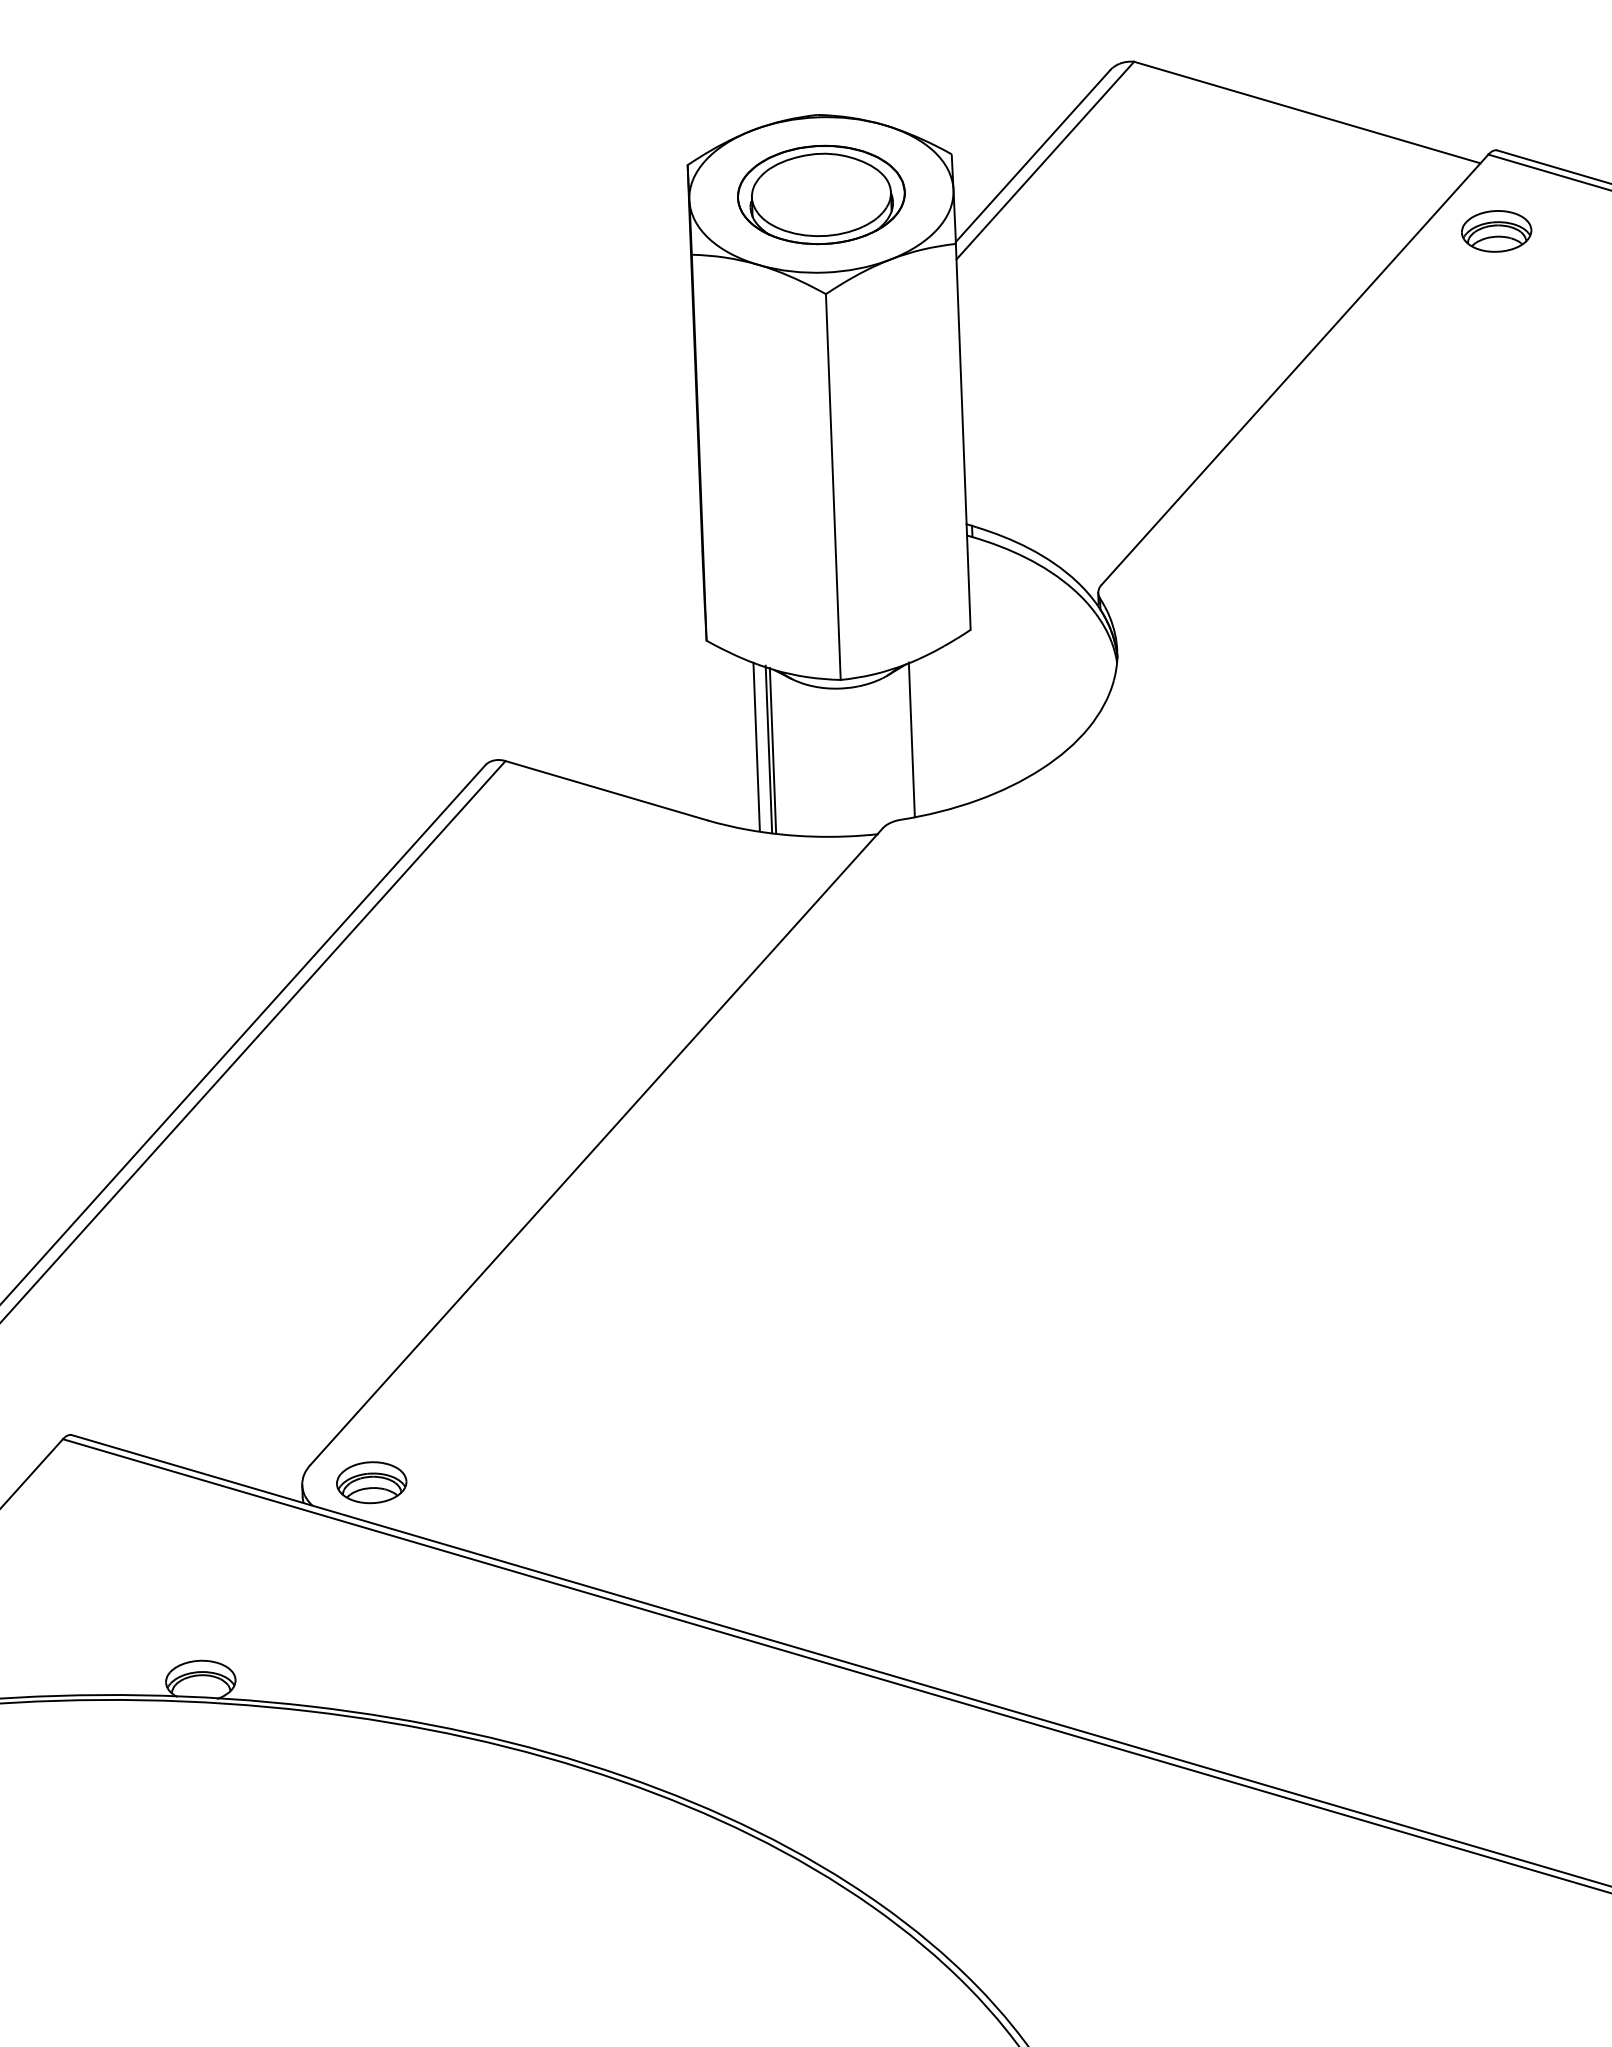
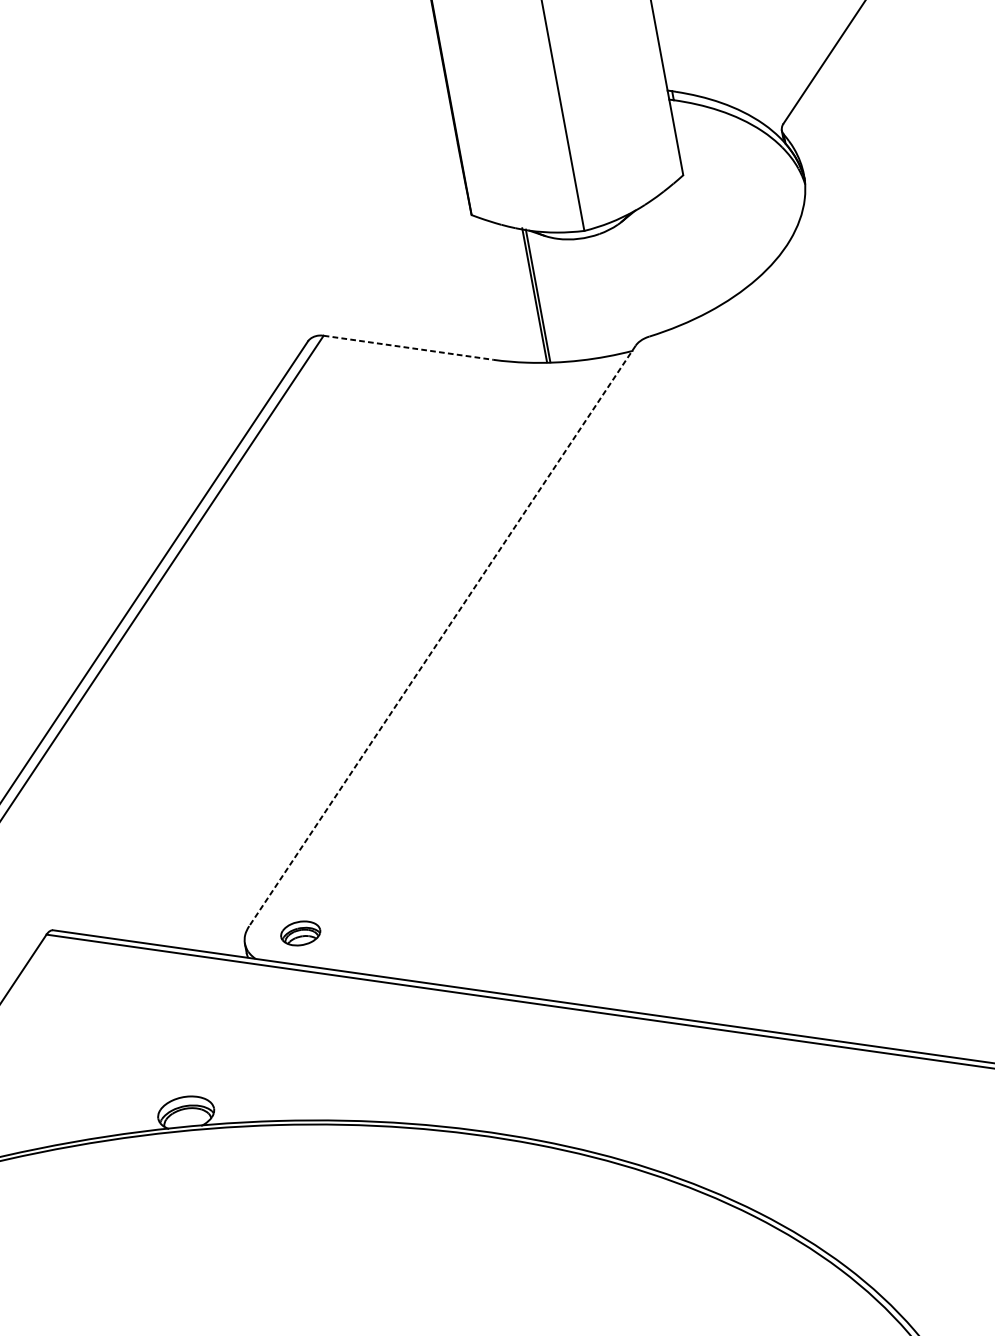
line: (911, 739) -> (648, 270), removed
line: (756, 746) -> (524, 294), removed
line: (606, 790) -> (408, 347), solid -> dashed
line: (596, 1146) -> (442, 635), solid -> dashed
part: (371, 1482) -> (300, 933), size x0.7

